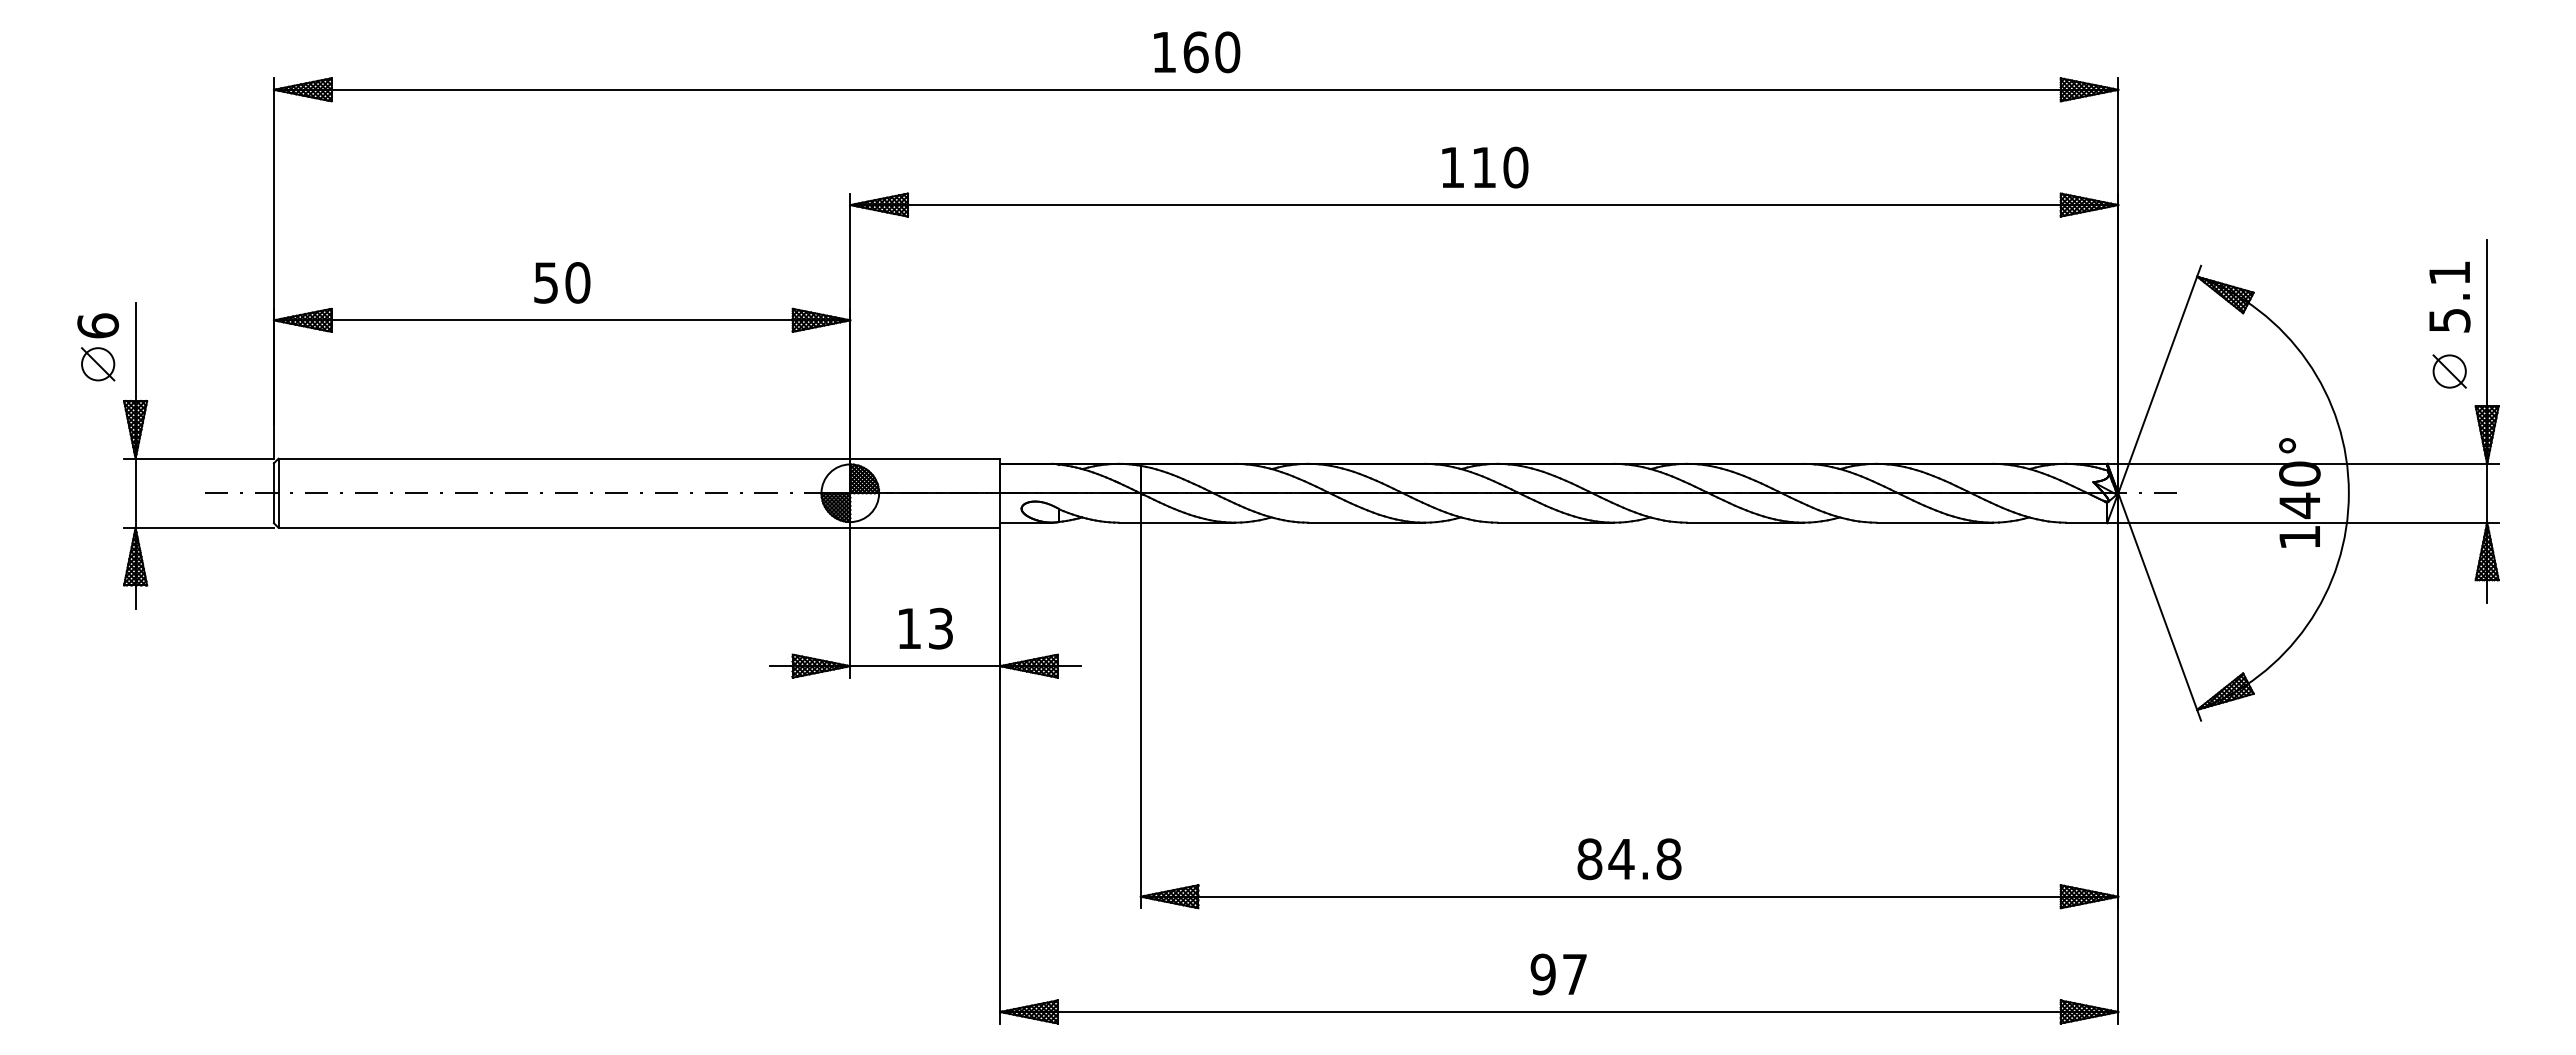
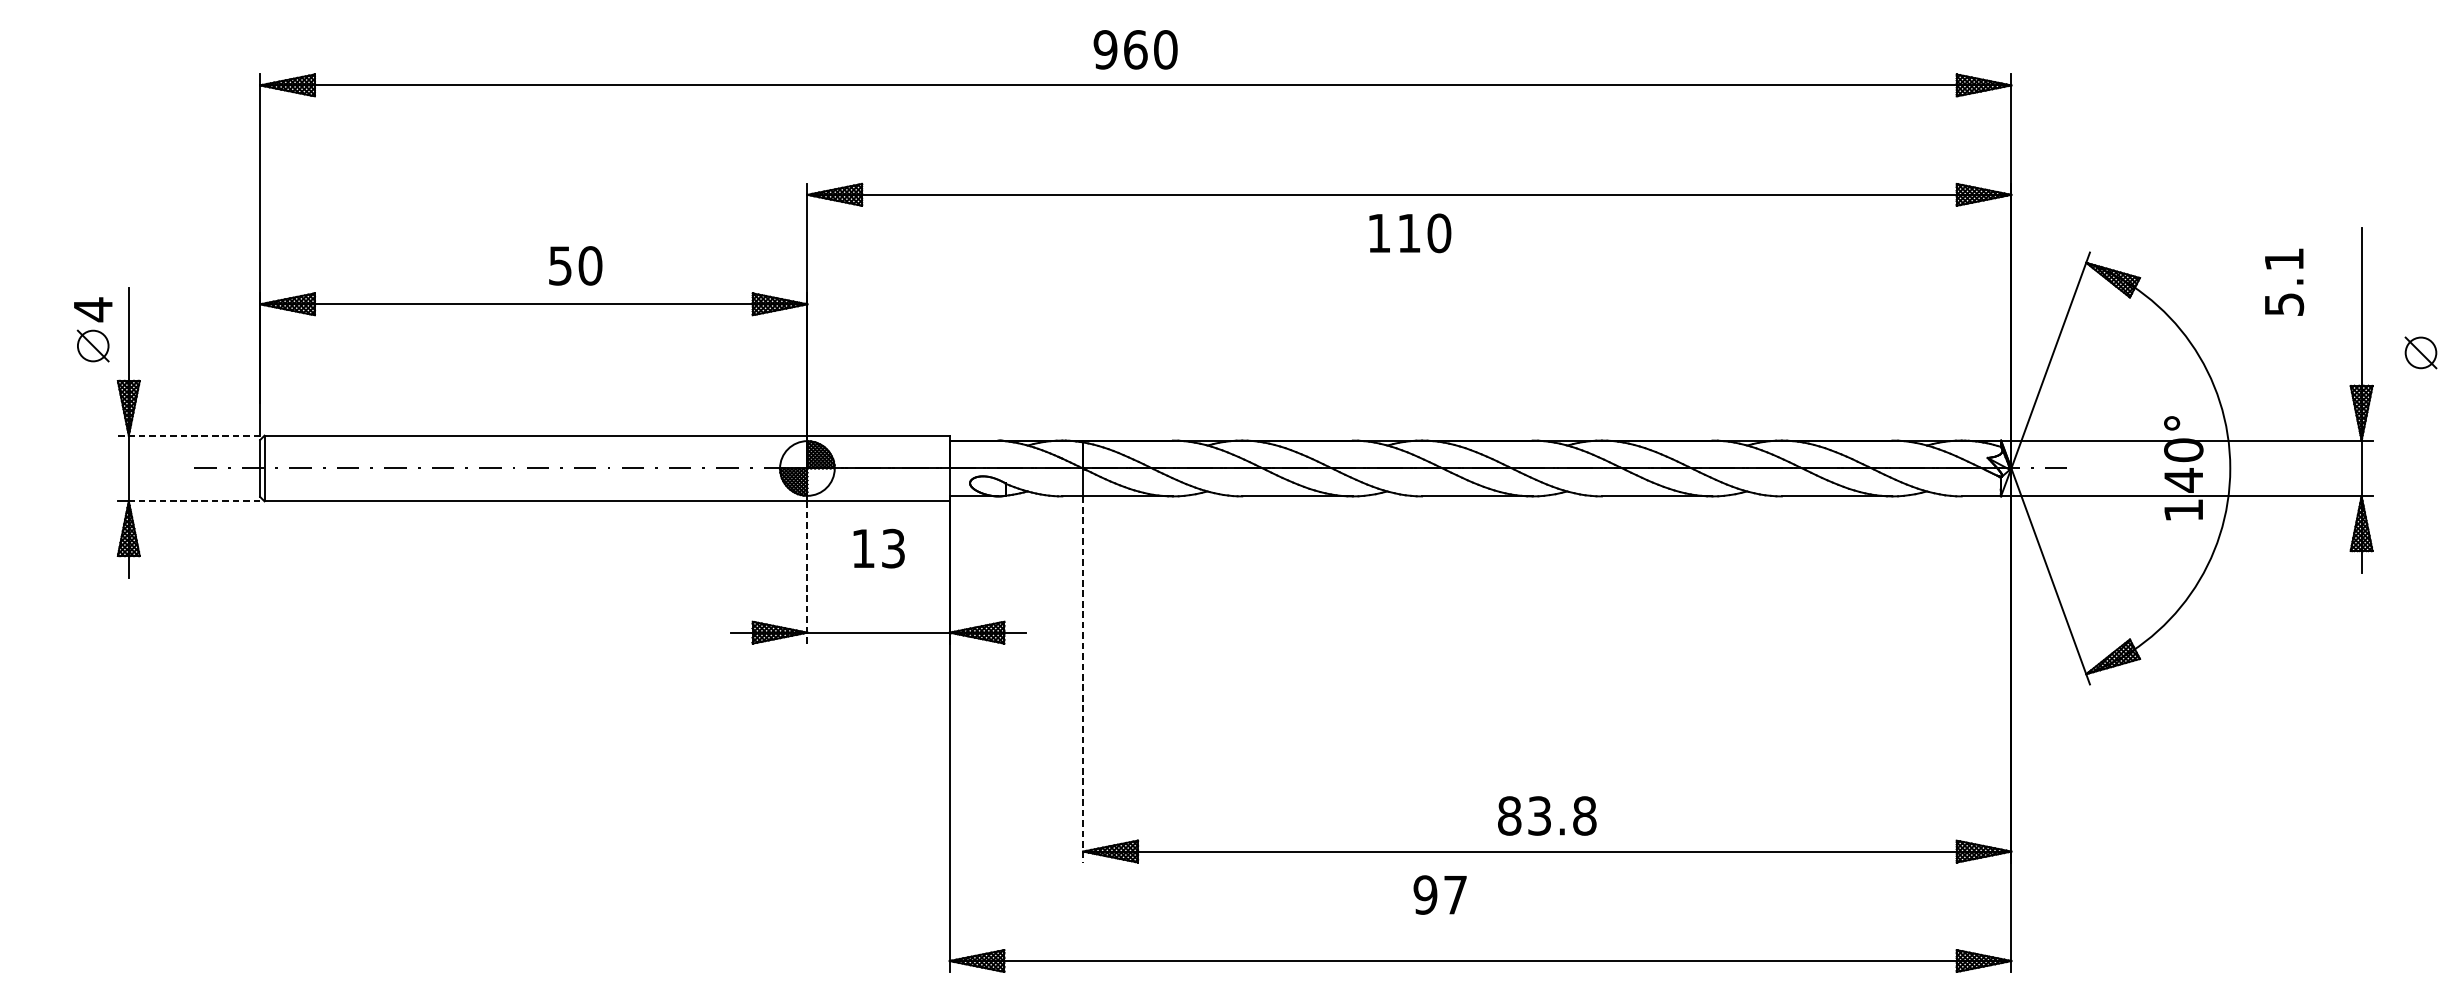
text: (1163, 52) -> (1104, 49), 160 -> 960
text: (1485, 167) -> (1410, 233), moved
text: (562, 282) -> (575, 265), moved
text: (2449, 296) -> (2284, 281), moved
text: (98, 326) -> (93, 310), 6 -> 4
part: (2449, 371) -> (2420, 352), moved
line: (199, 458) -> (189, 435), solid -> dashed
line: (204, 527) -> (194, 501), solid -> dashed
line: (850, 602) -> (807, 572), solid -> dashed
text: (925, 628) -> (878, 548), moved
line: (1140, 715) -> (1082, 679), solid -> dashed
text: (1621, 859) -> (1539, 816), 84.8 -> 83.8
text: (1558, 974) -> (1439, 895), moved

